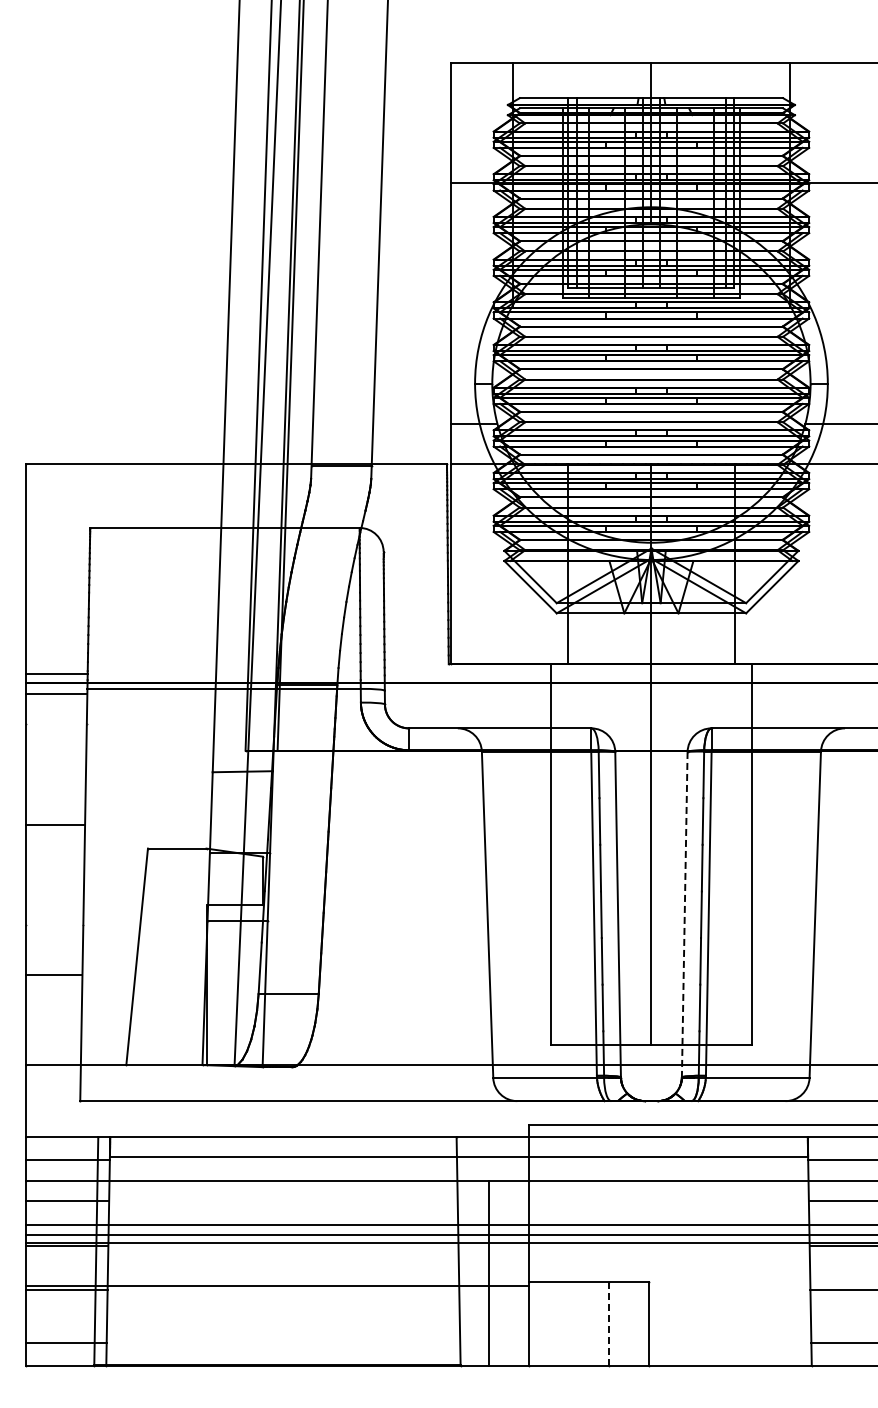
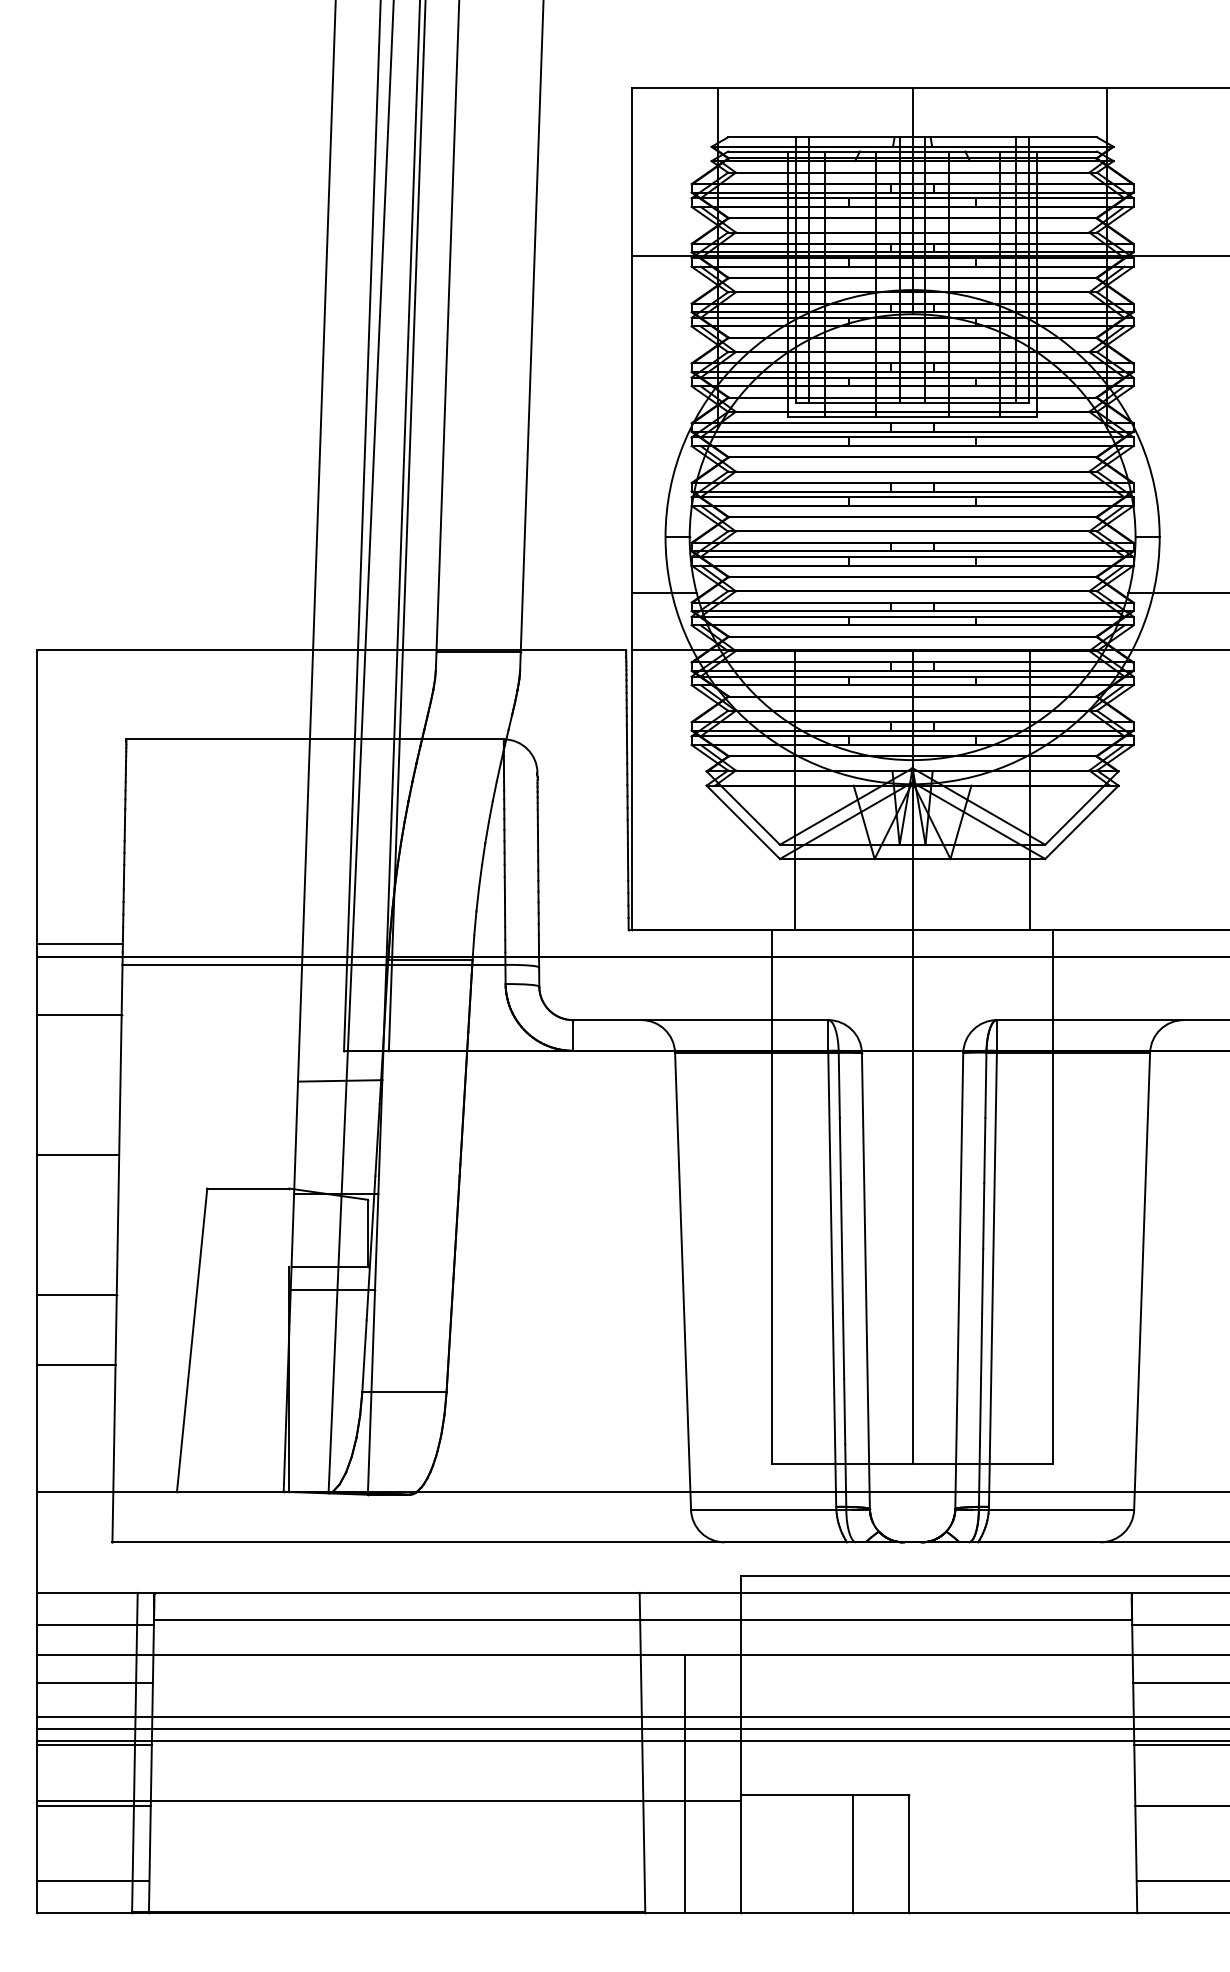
line: (56, 694) -> (79, 1014), moved
line: (684, 914) -> (958, 1280), dashed -> solid
line: (54, 924) -> (76, 1294), added
line: (608, 1324) -> (852, 1855), dashed -> solid

